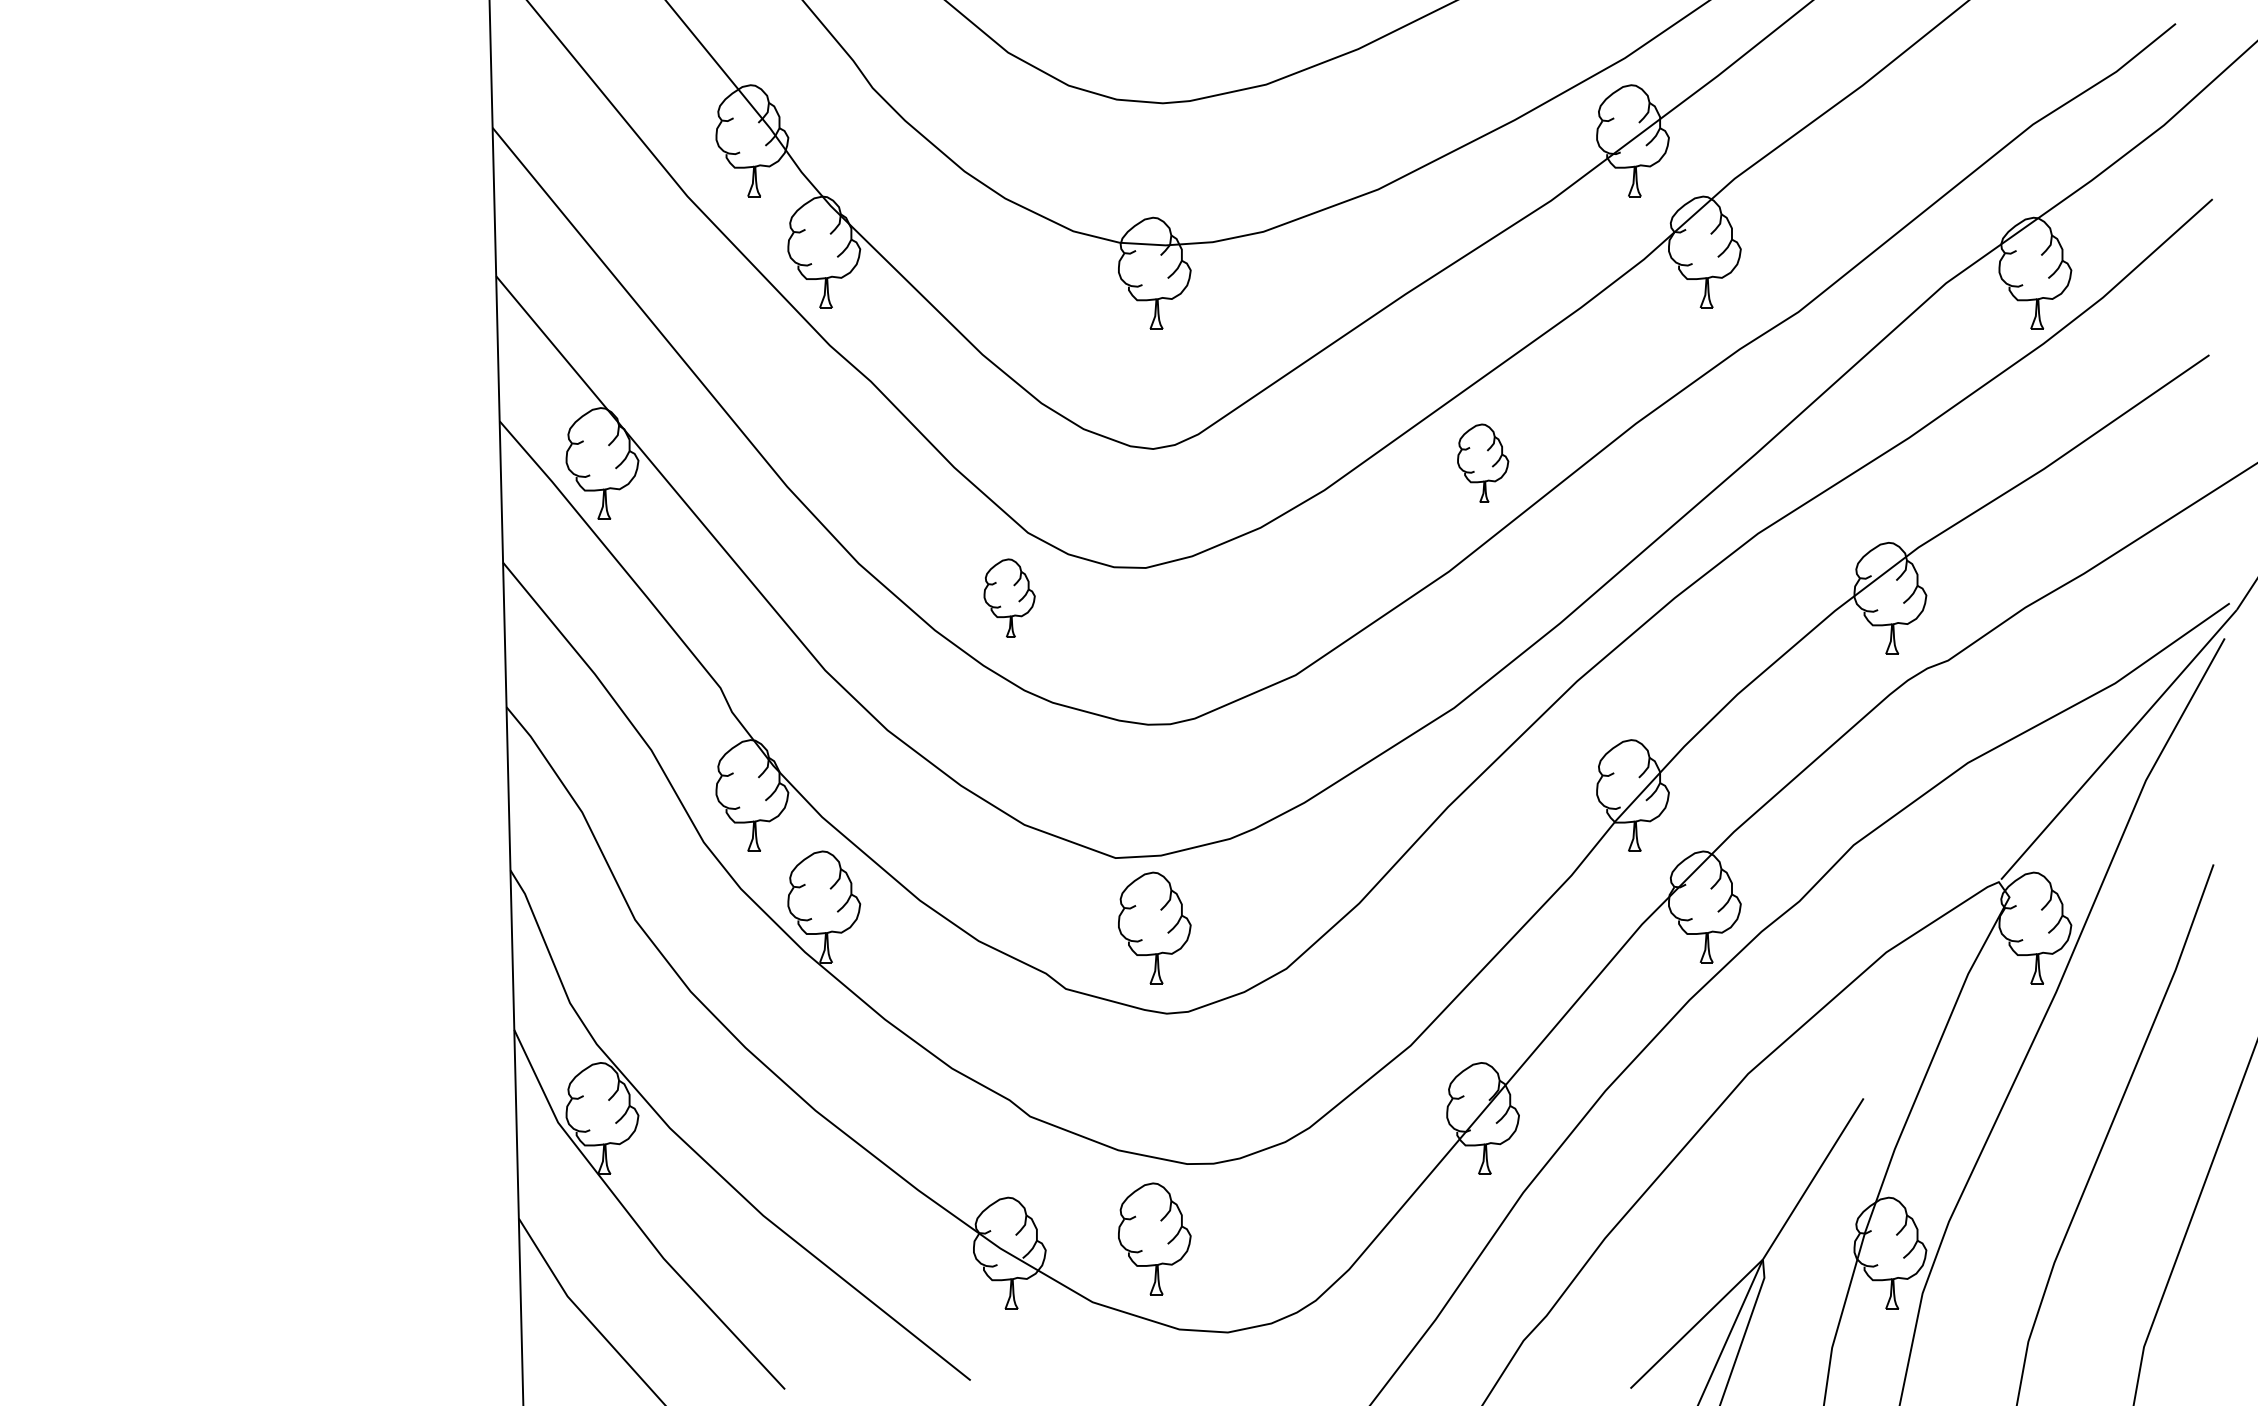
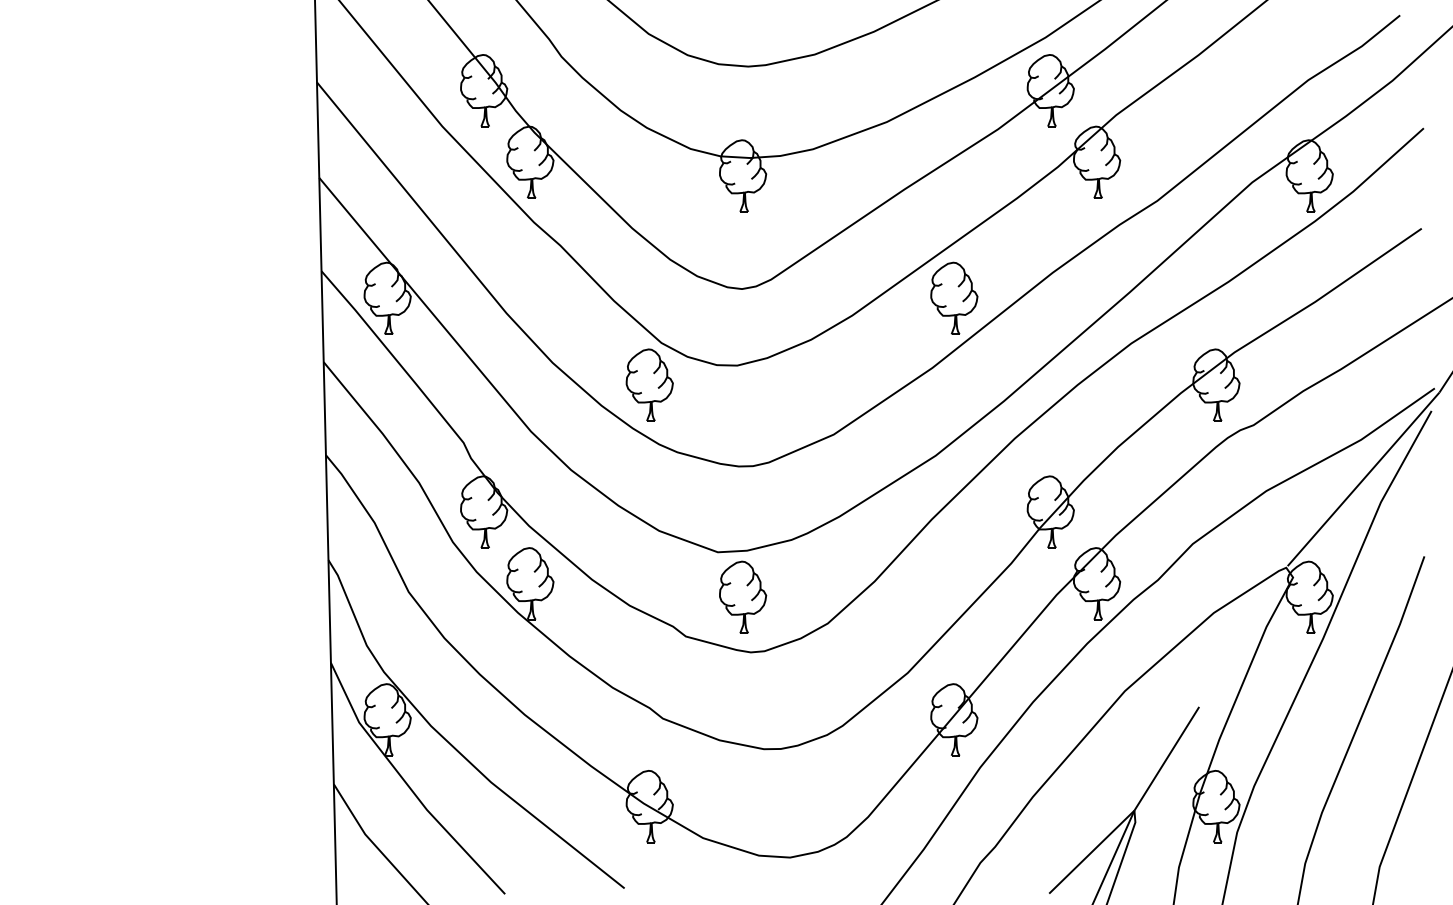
part: (1483, 462) -> (954, 297), size x1.43
part: (1009, 597) -> (649, 384), size x1.43
part: (1155, 1237) -> (743, 796), removed

